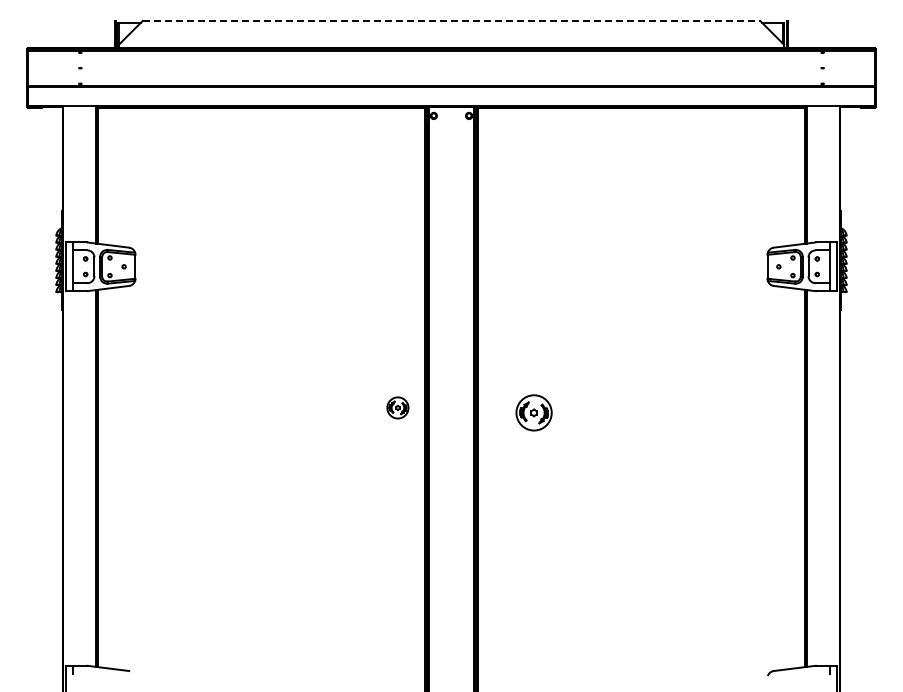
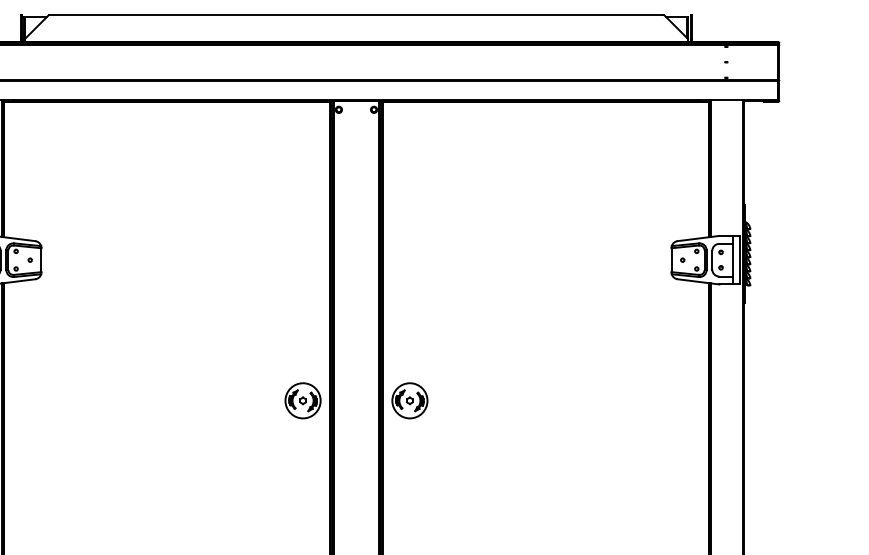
line: (451, 20) -> (356, 14), dashed -> solid
part: (397, 407) -> (302, 400), size x1.67
part: (533, 412) -> (409, 400), moved

